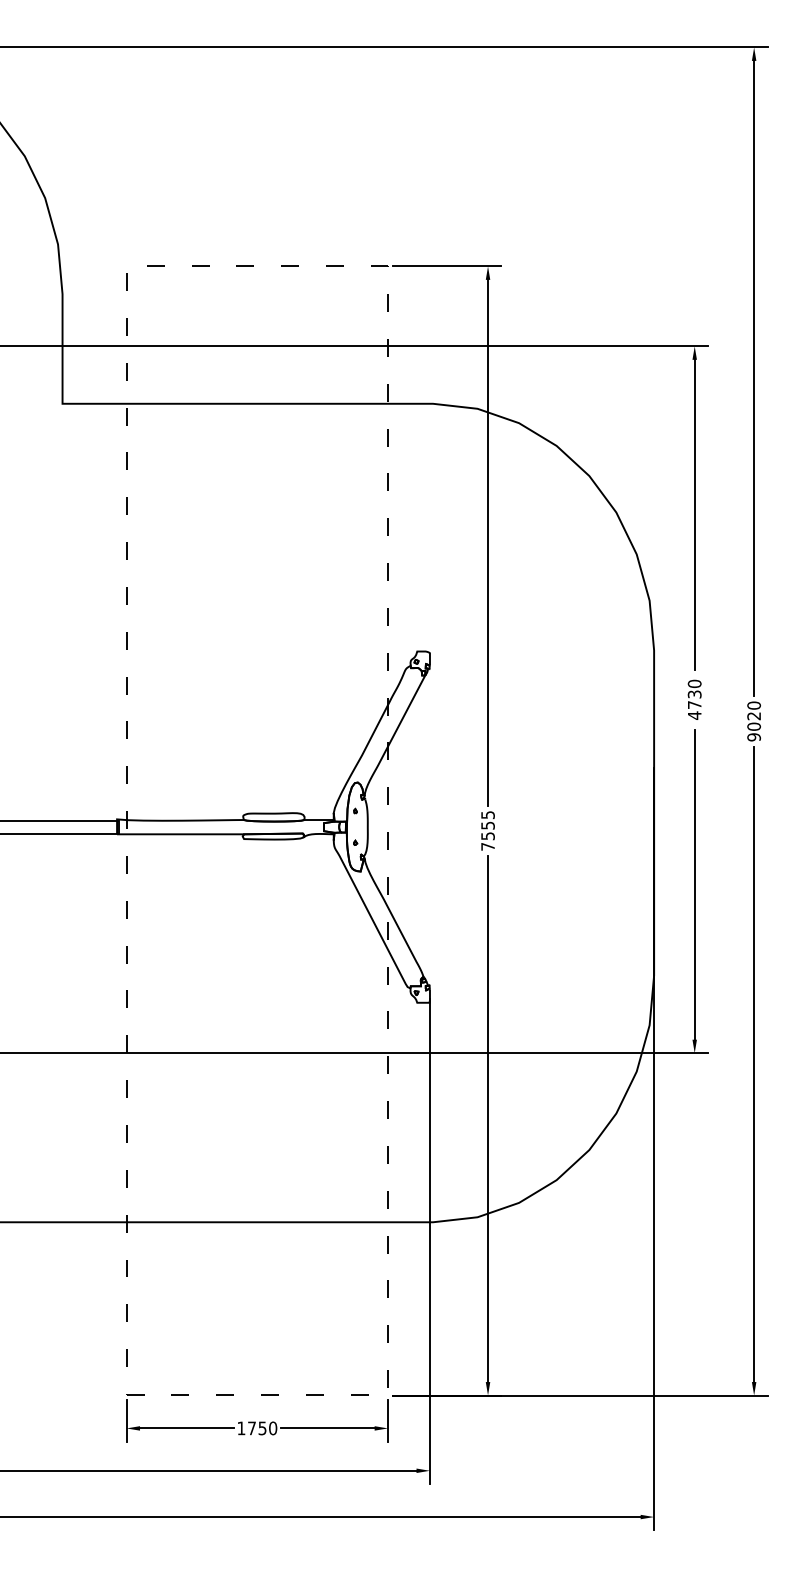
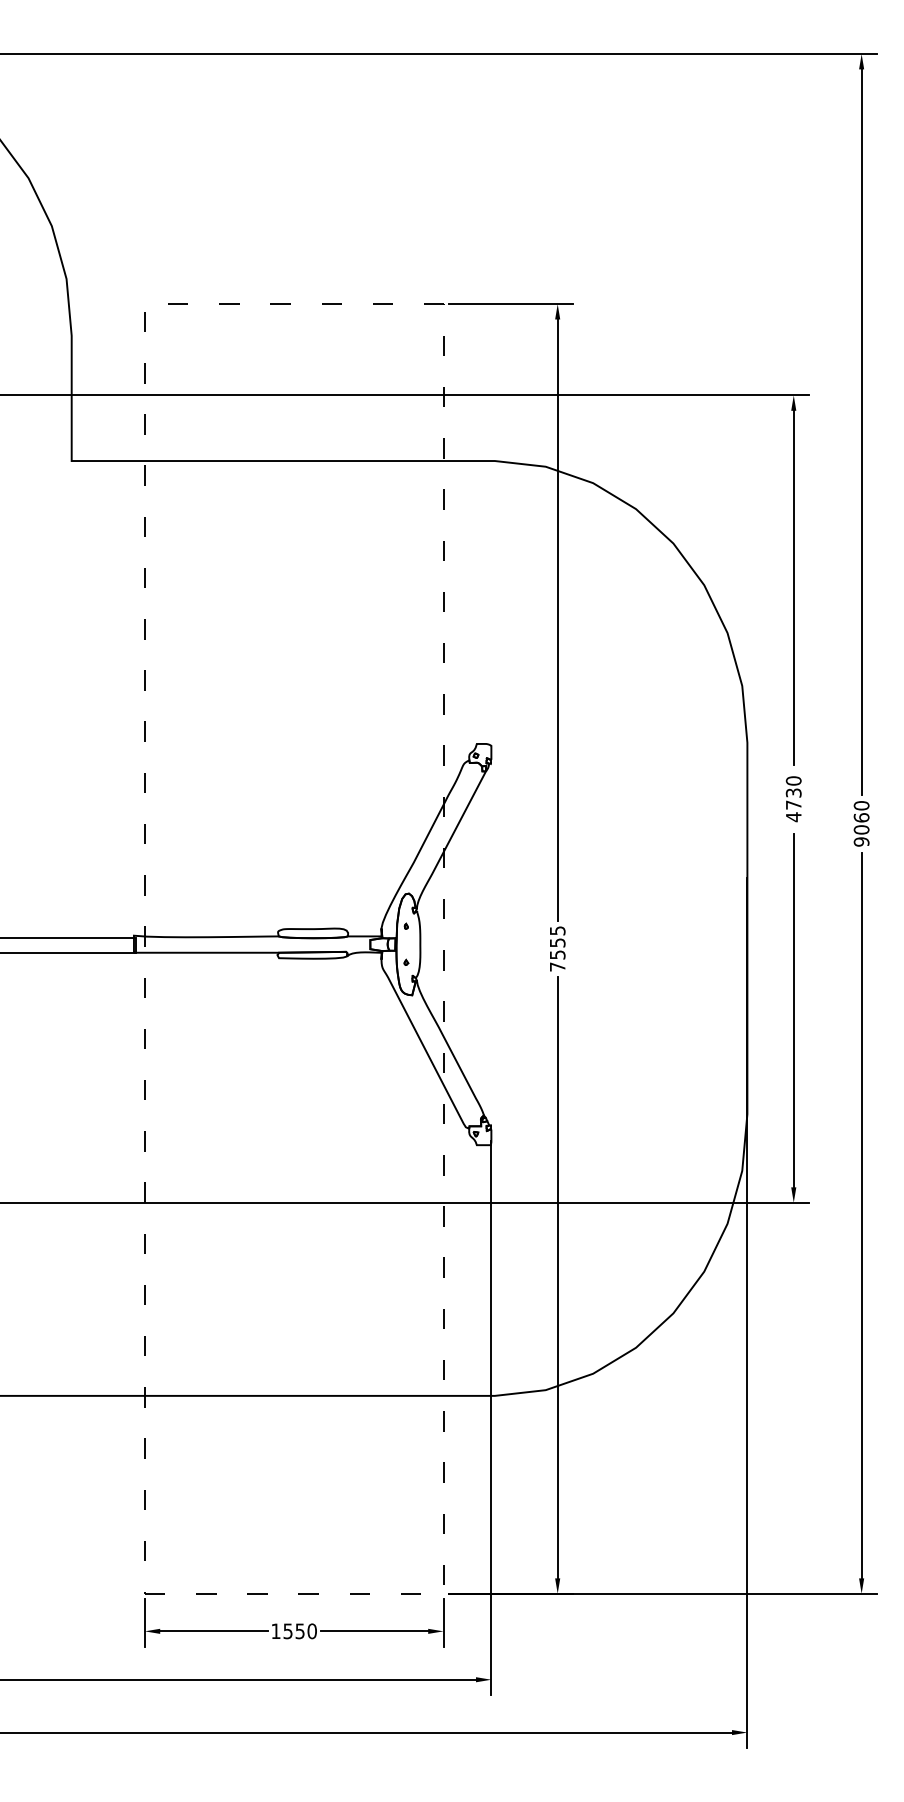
text: (754, 715) -> (861, 817), 9020 -> 9060
text: (251, 1428) -> (287, 1631), 1750 -> 1550

